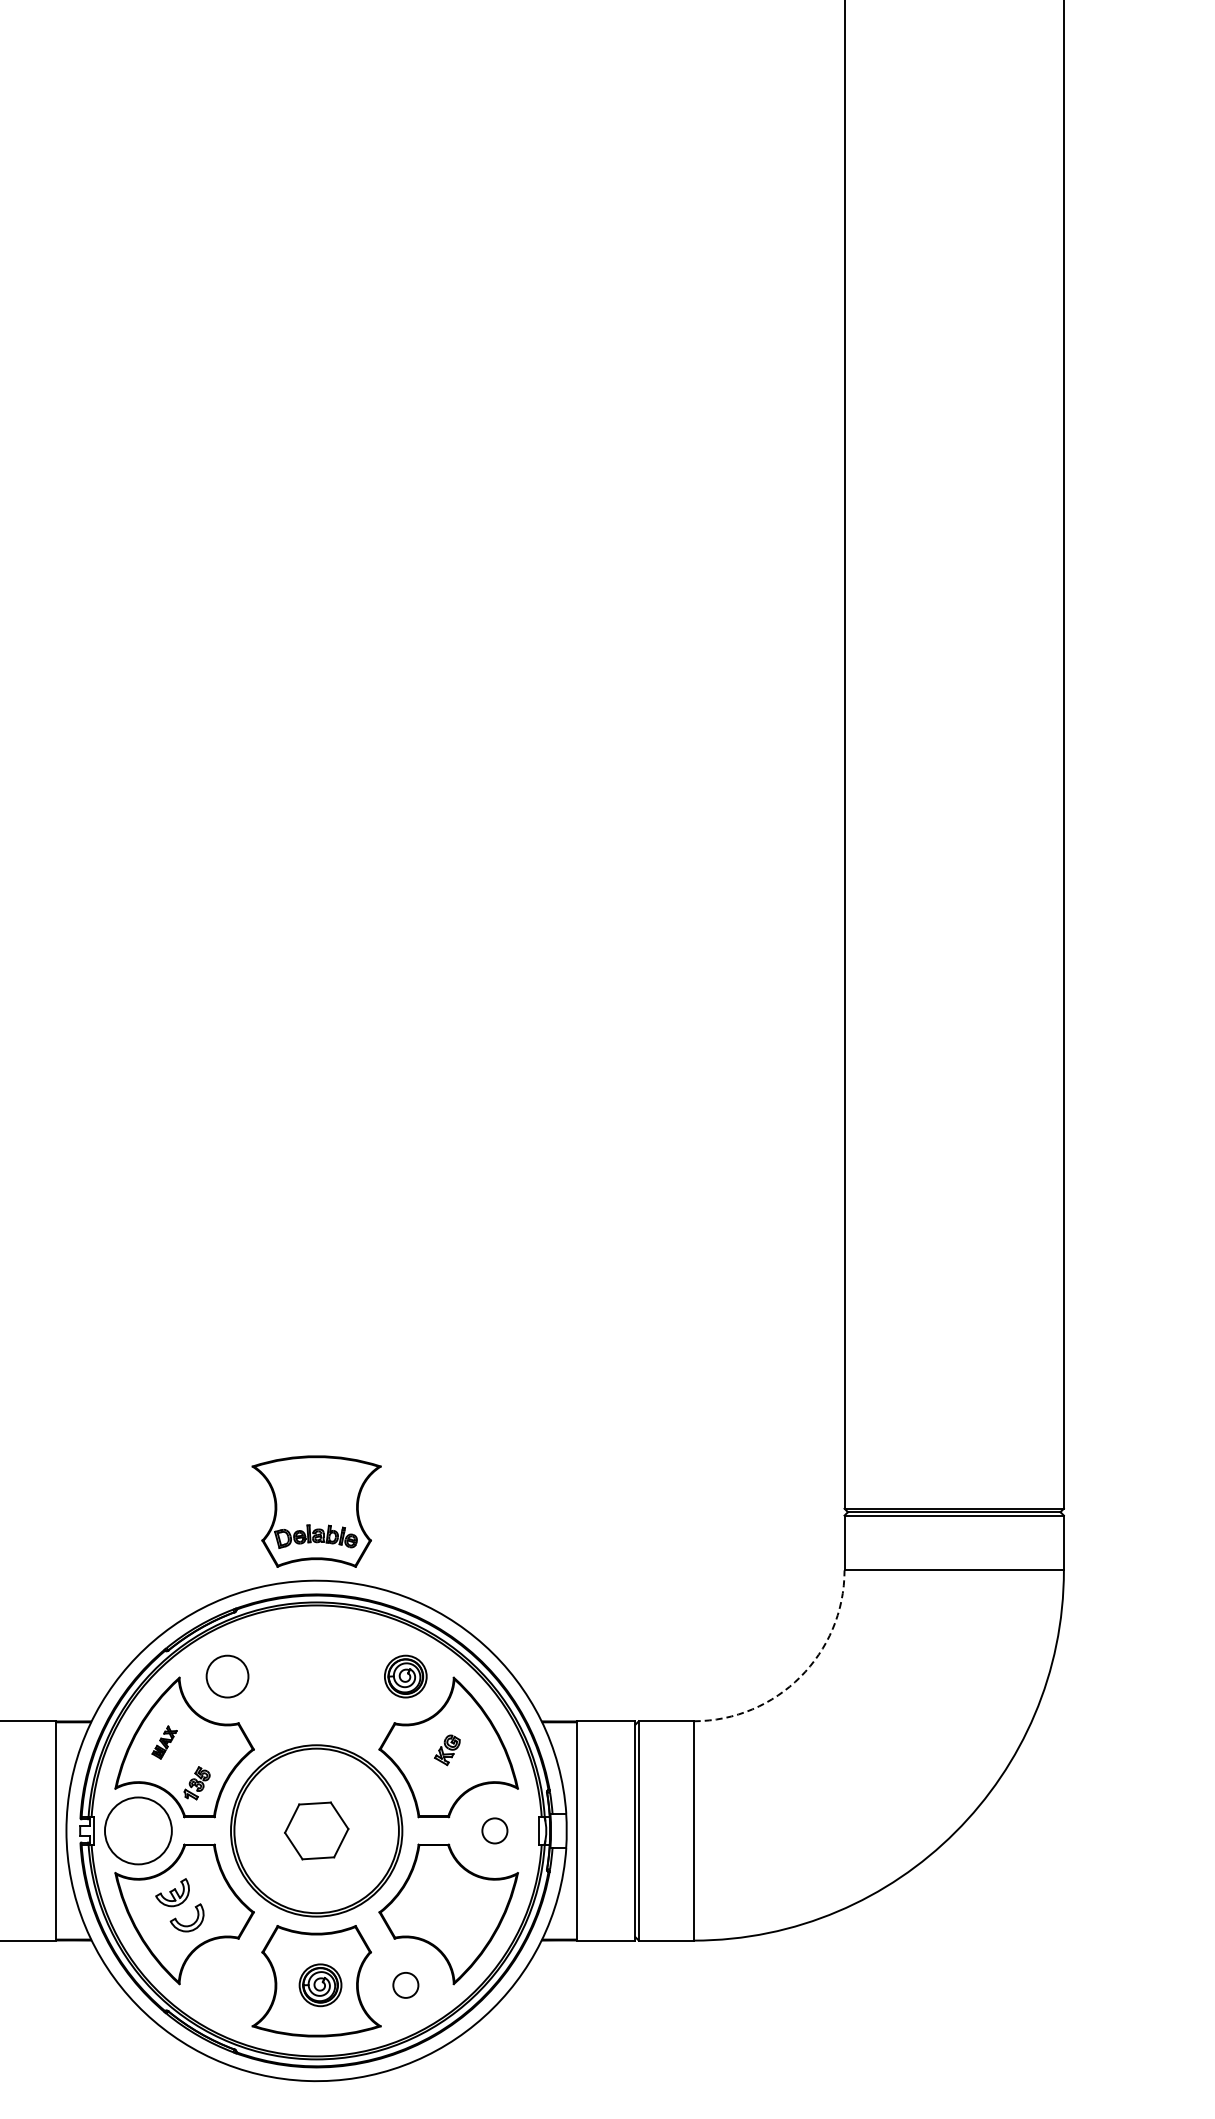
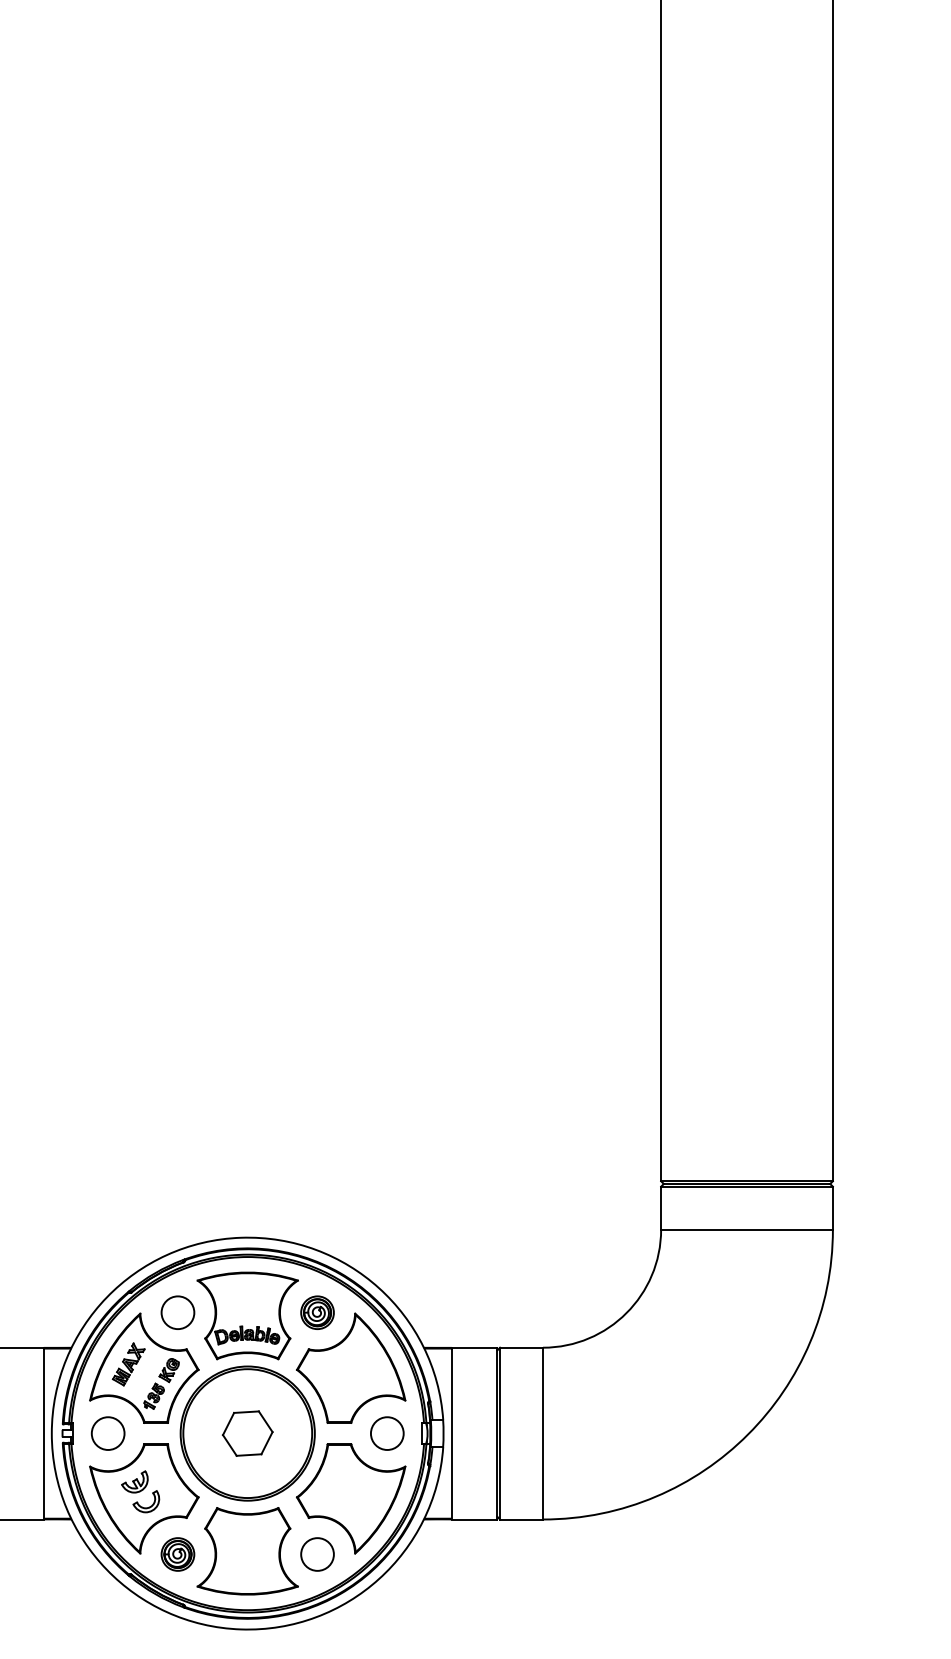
part: (316, 1511) -> (247, 1315), moved
arc: (800, 1677) -> (626, 1313), dashed -> solid
part: (164, 1742) -> (128, 1364), size x1.67
part: (447, 1750) -> (169, 1370), moved
circle: (138, 1830) -> (108, 1433), size x0.62
circle: (494, 1830) -> (387, 1433), size x1.67
part: (320, 1985) -> (177, 1554), moved
circle: (405, 1985) -> (317, 1554), size x1.67

